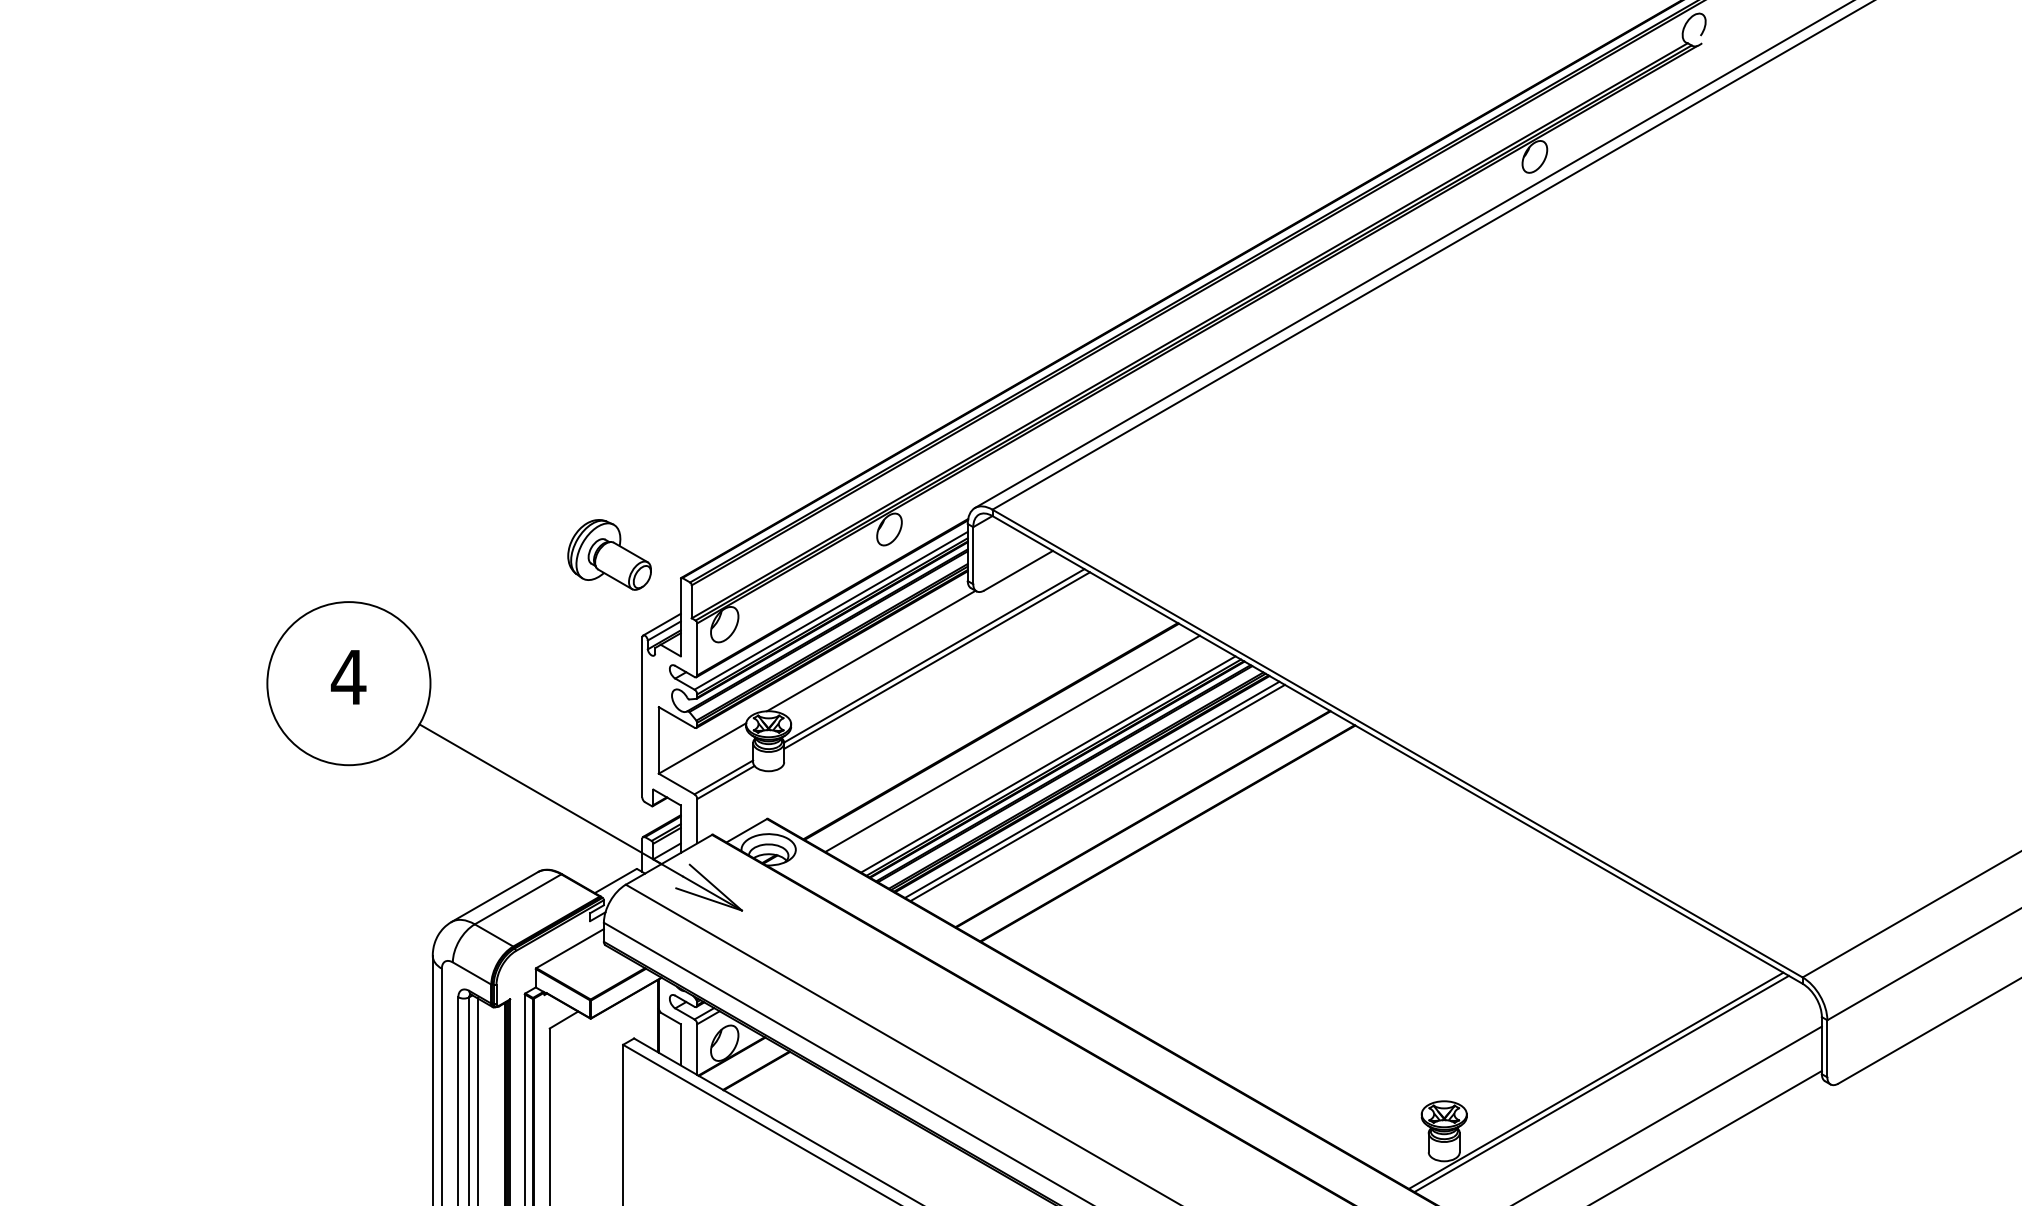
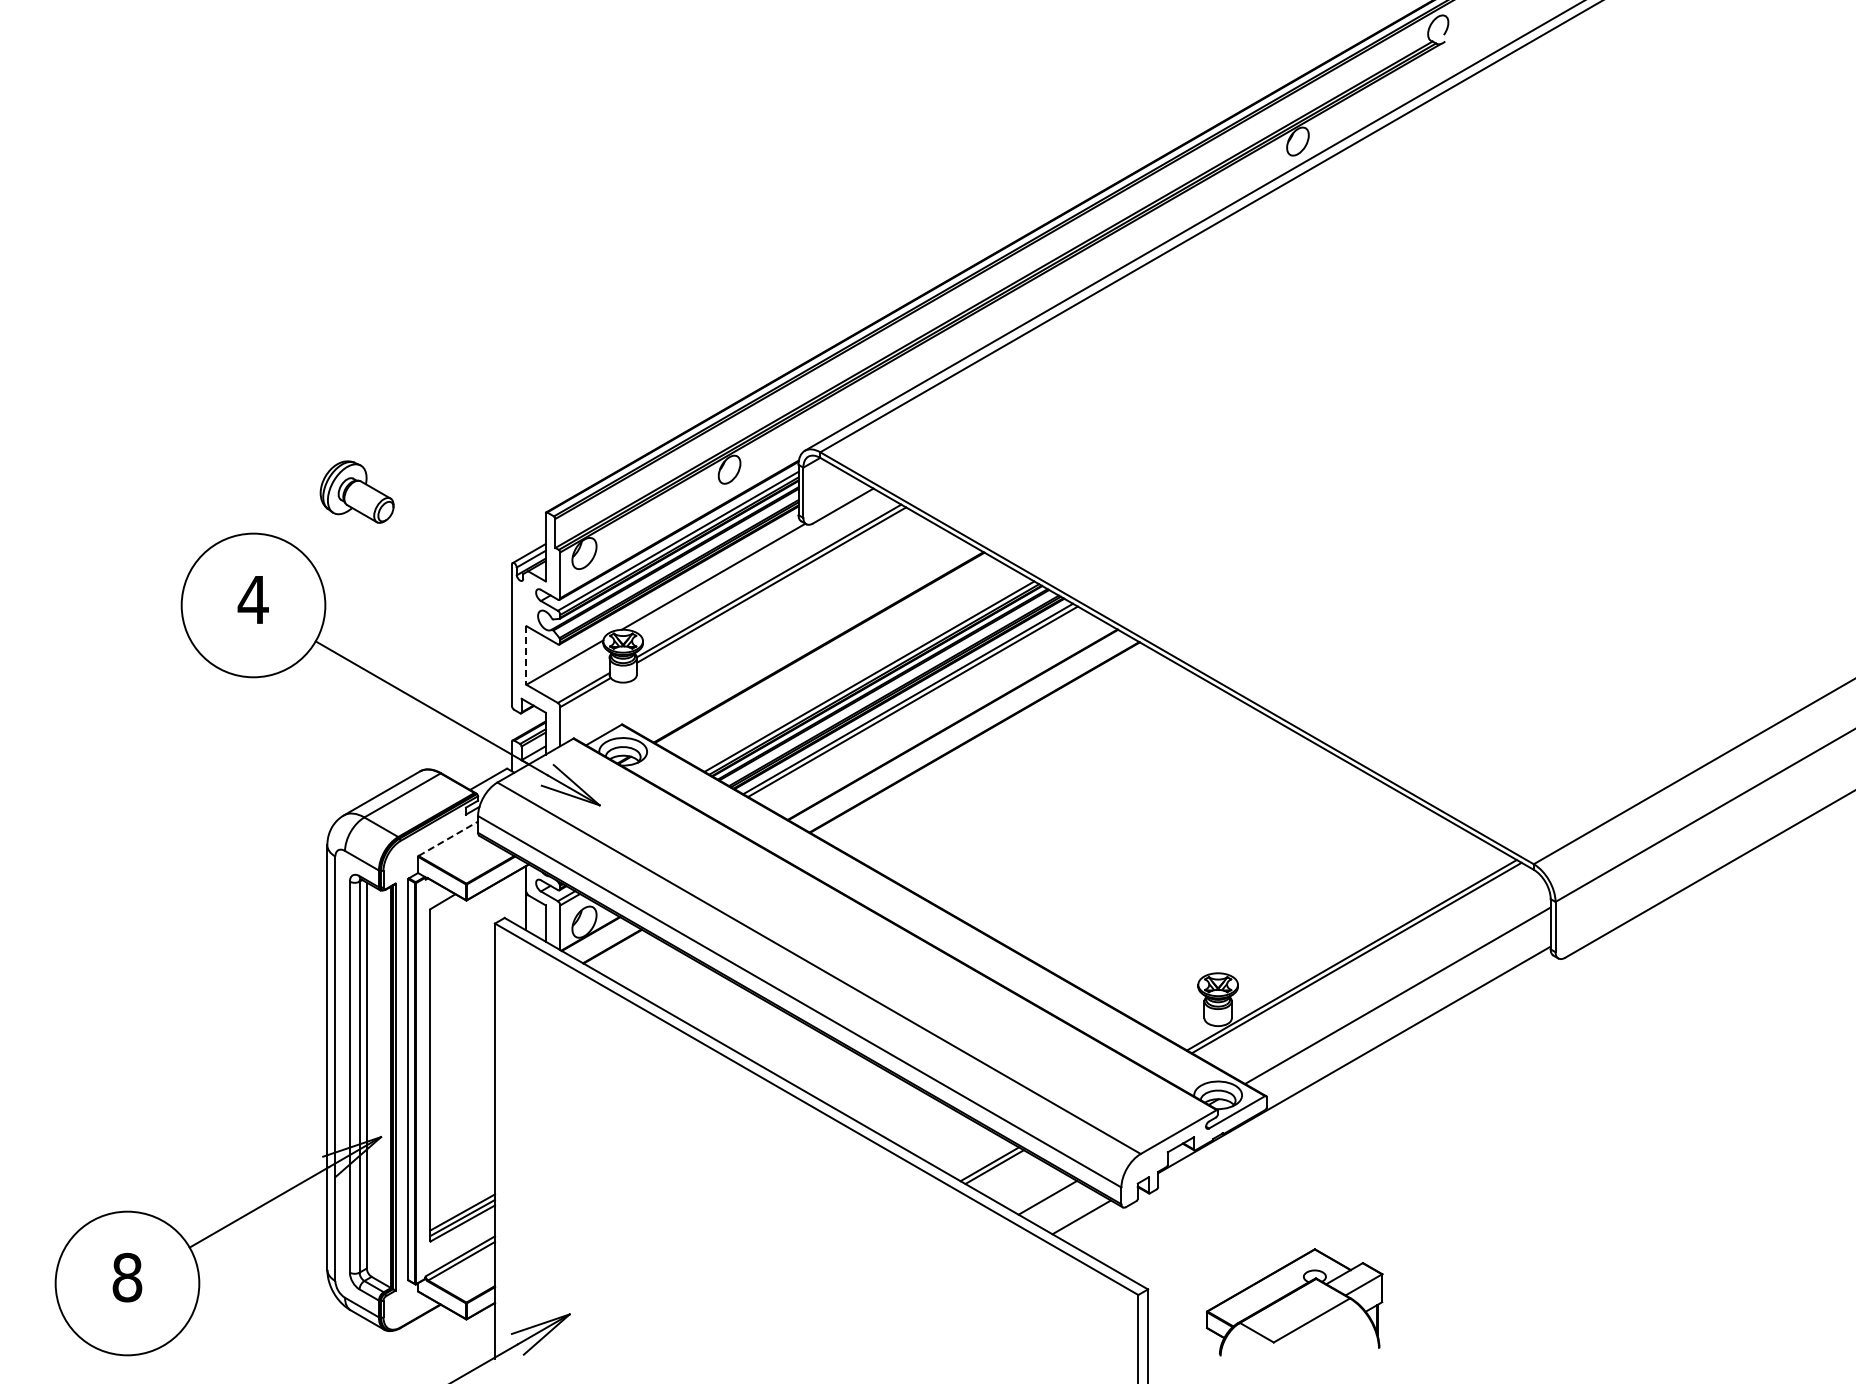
part: (608, 554) -> (356, 491), moved
line: (658, 740) -> (526, 655), solid -> dashed
line: (1012, 743) -> (837, 658), removed
line: (570, 948) -> (448, 838), solid -> dashed

